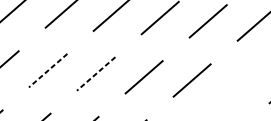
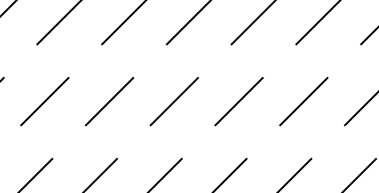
line: (47, 70) -> (44, 101), dashed -> solid
line: (96, 73) -> (109, 101), dashed -> solid
line: (239, 83) -> (303, 101), added

